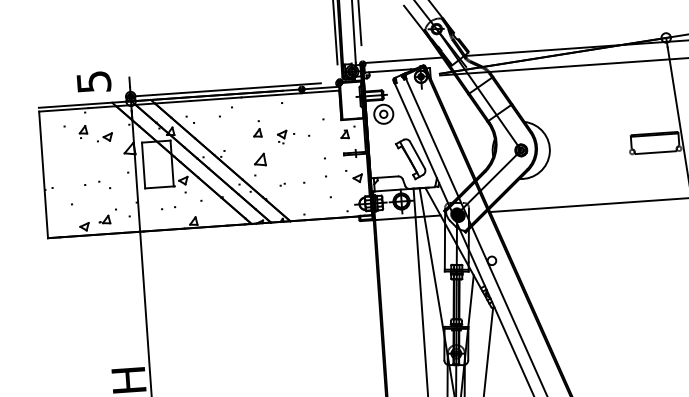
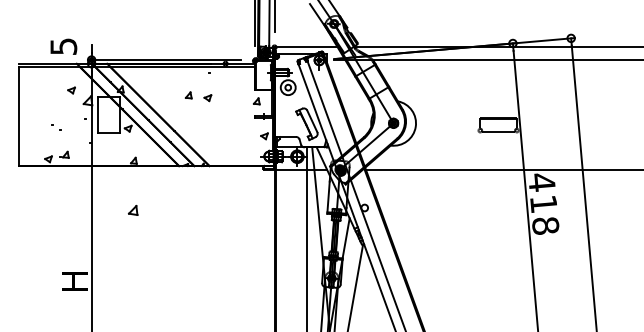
part: (82, 129) -> (52, 83), removed
part: (259, 158) -> (132, 209), moved
part: (104, 184) -> (56, 127), moved

